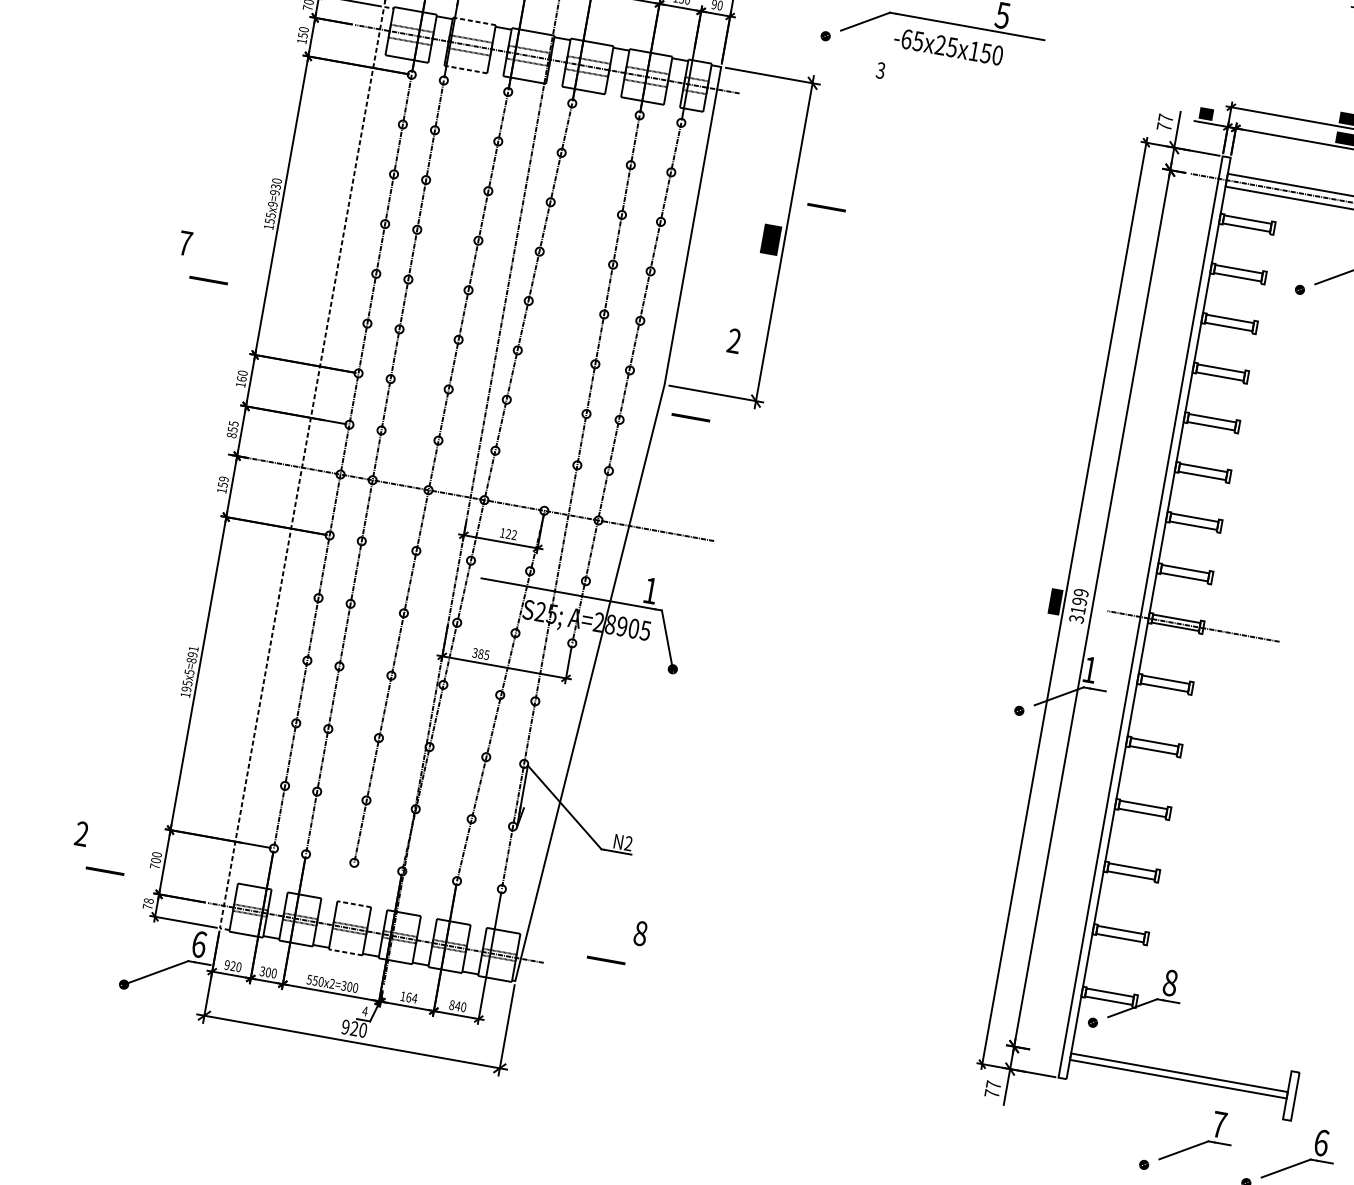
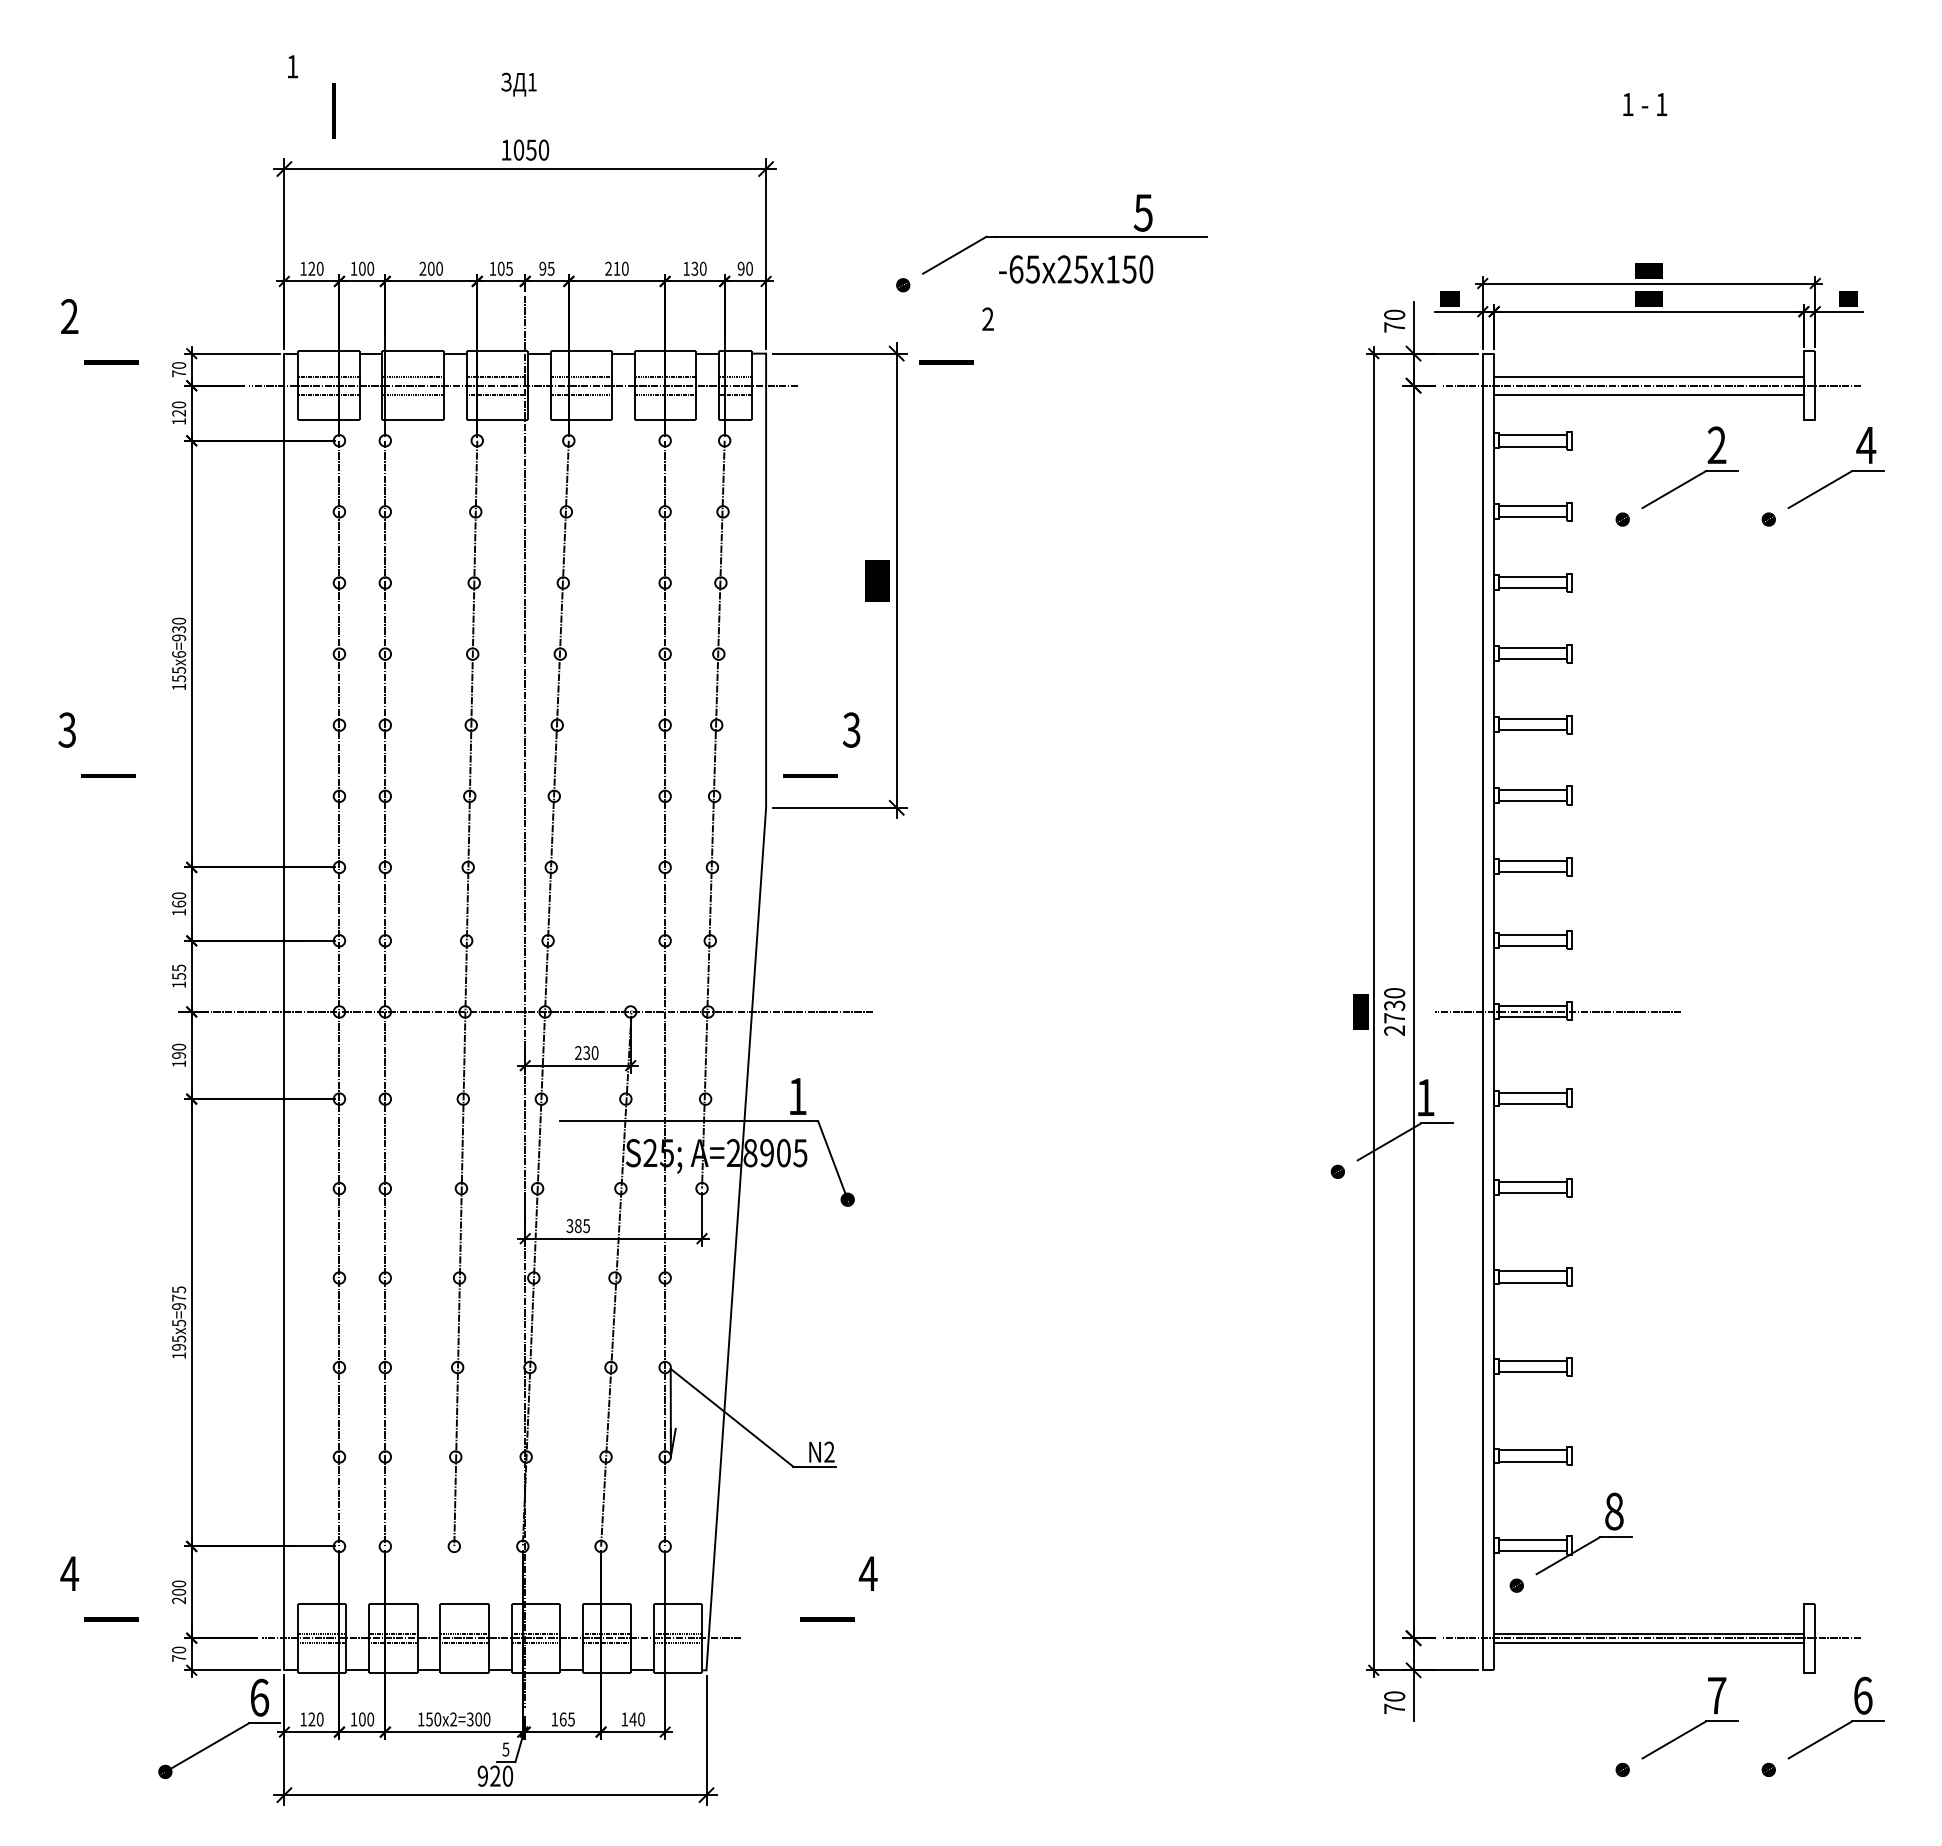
line: (474, 21) -> (413, 351), dashed -> solid
text: (303, 35) -> (179, 412), 150 -> 120
line: (466, 69) -> (413, 420), dashed -> solid
text: (880, 70) -> (987, 319), 3 -> 2
text: (1165, 117) -> (1394, 314), 77 -> 70
text: (273, 204) -> (179, 654), 155x9=930 -> 155x6=930
line: (826, 207) -> (946, 362), moved
text: (185, 242) -> (67, 729), 7 -> 3
text: (733, 341) -> (851, 730), 2 -> 3
line: (690, 417) -> (810, 775), moved
text: (232, 435) -> (179, 984), 855 -> 155
line: (302, 467) -> (284, 1011), dashed -> solid
text: (223, 482) -> (179, 1051), 159 -> 190
text: (508, 534) -> (586, 1053), 122 -> 230
text: (1078, 606) -> (1394, 1012), 3199 -> 2730
text: (193, 654) -> (179, 1297), 195x5=891 -> 195x5=975
text: (81, 833) -> (69, 1573), 2 -> 4
text: (154, 866) -> (178, 1600), 700 -> 200
text: (148, 900) -> (178, 1649), 78 -> 70
line: (354, 904) -> (464, 1603), dashed -> solid
text: (640, 933) -> (867, 1573), 8 -> 4
line: (345, 952) -> (464, 1672), dashed -> solid
text: (227, 965) -> (303, 1719), 920 -> 120
text: (262, 971) -> (353, 1719), 300 -> 100
text: (309, 979) -> (420, 1719), 550x2=300 -> 150x2=300
text: (414, 998) -> (571, 1719), 164 -> 165
text: (451, 1005) -> (624, 1719), 840 -> 140
text: (364, 1011) -> (505, 1749), 4 -> 5
line: (1179, 1076) -> (1650, 1638), added
text: (993, 1085) -> (1394, 1696), 77 -> 70

